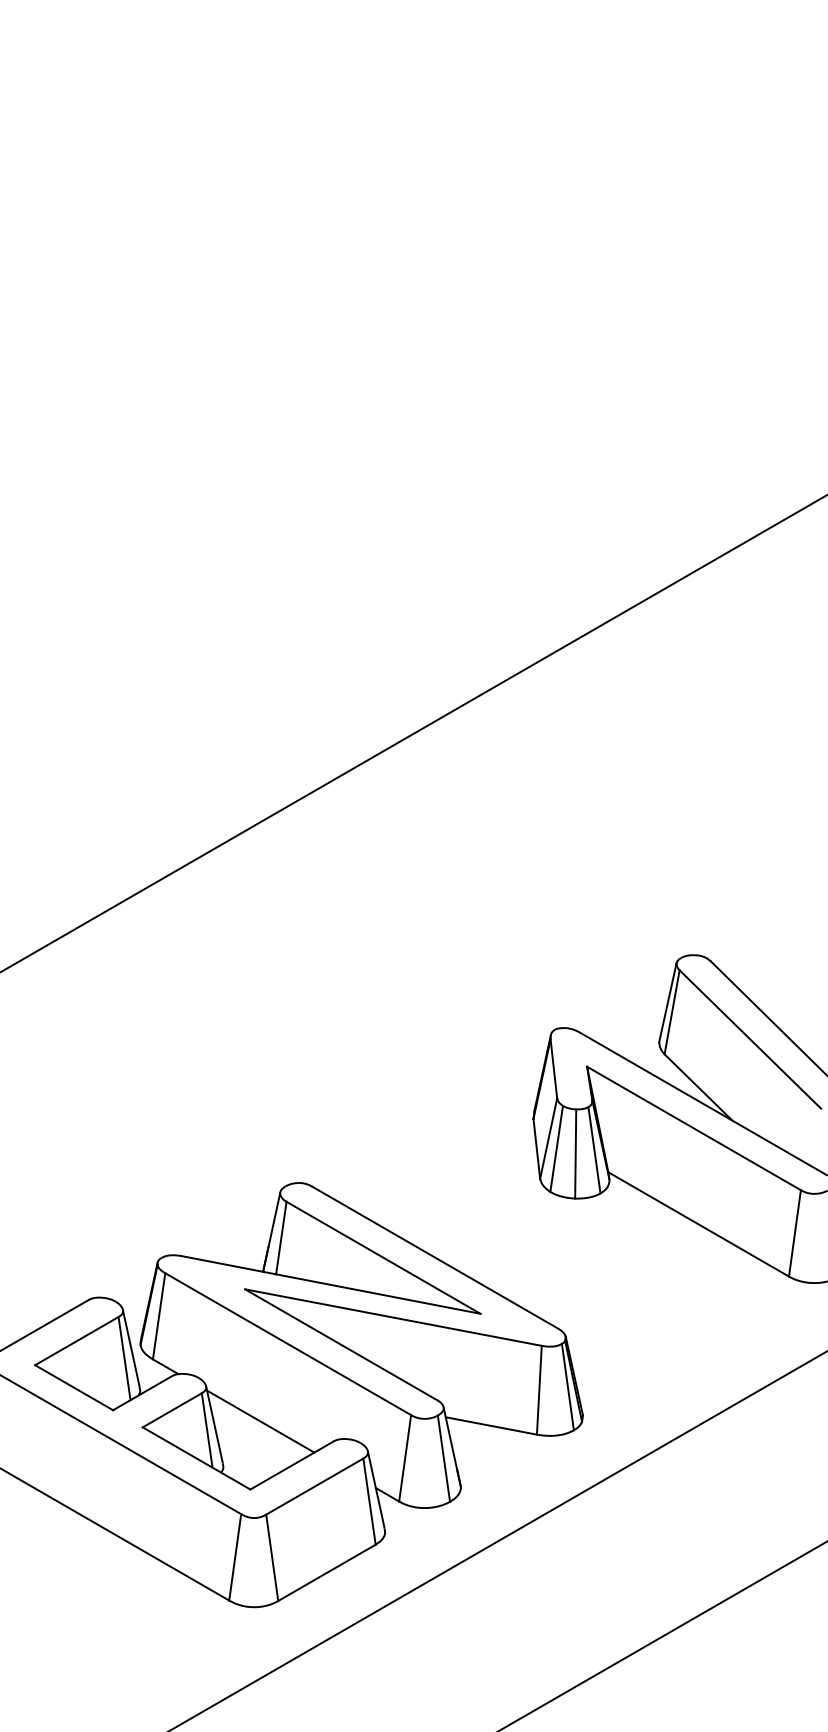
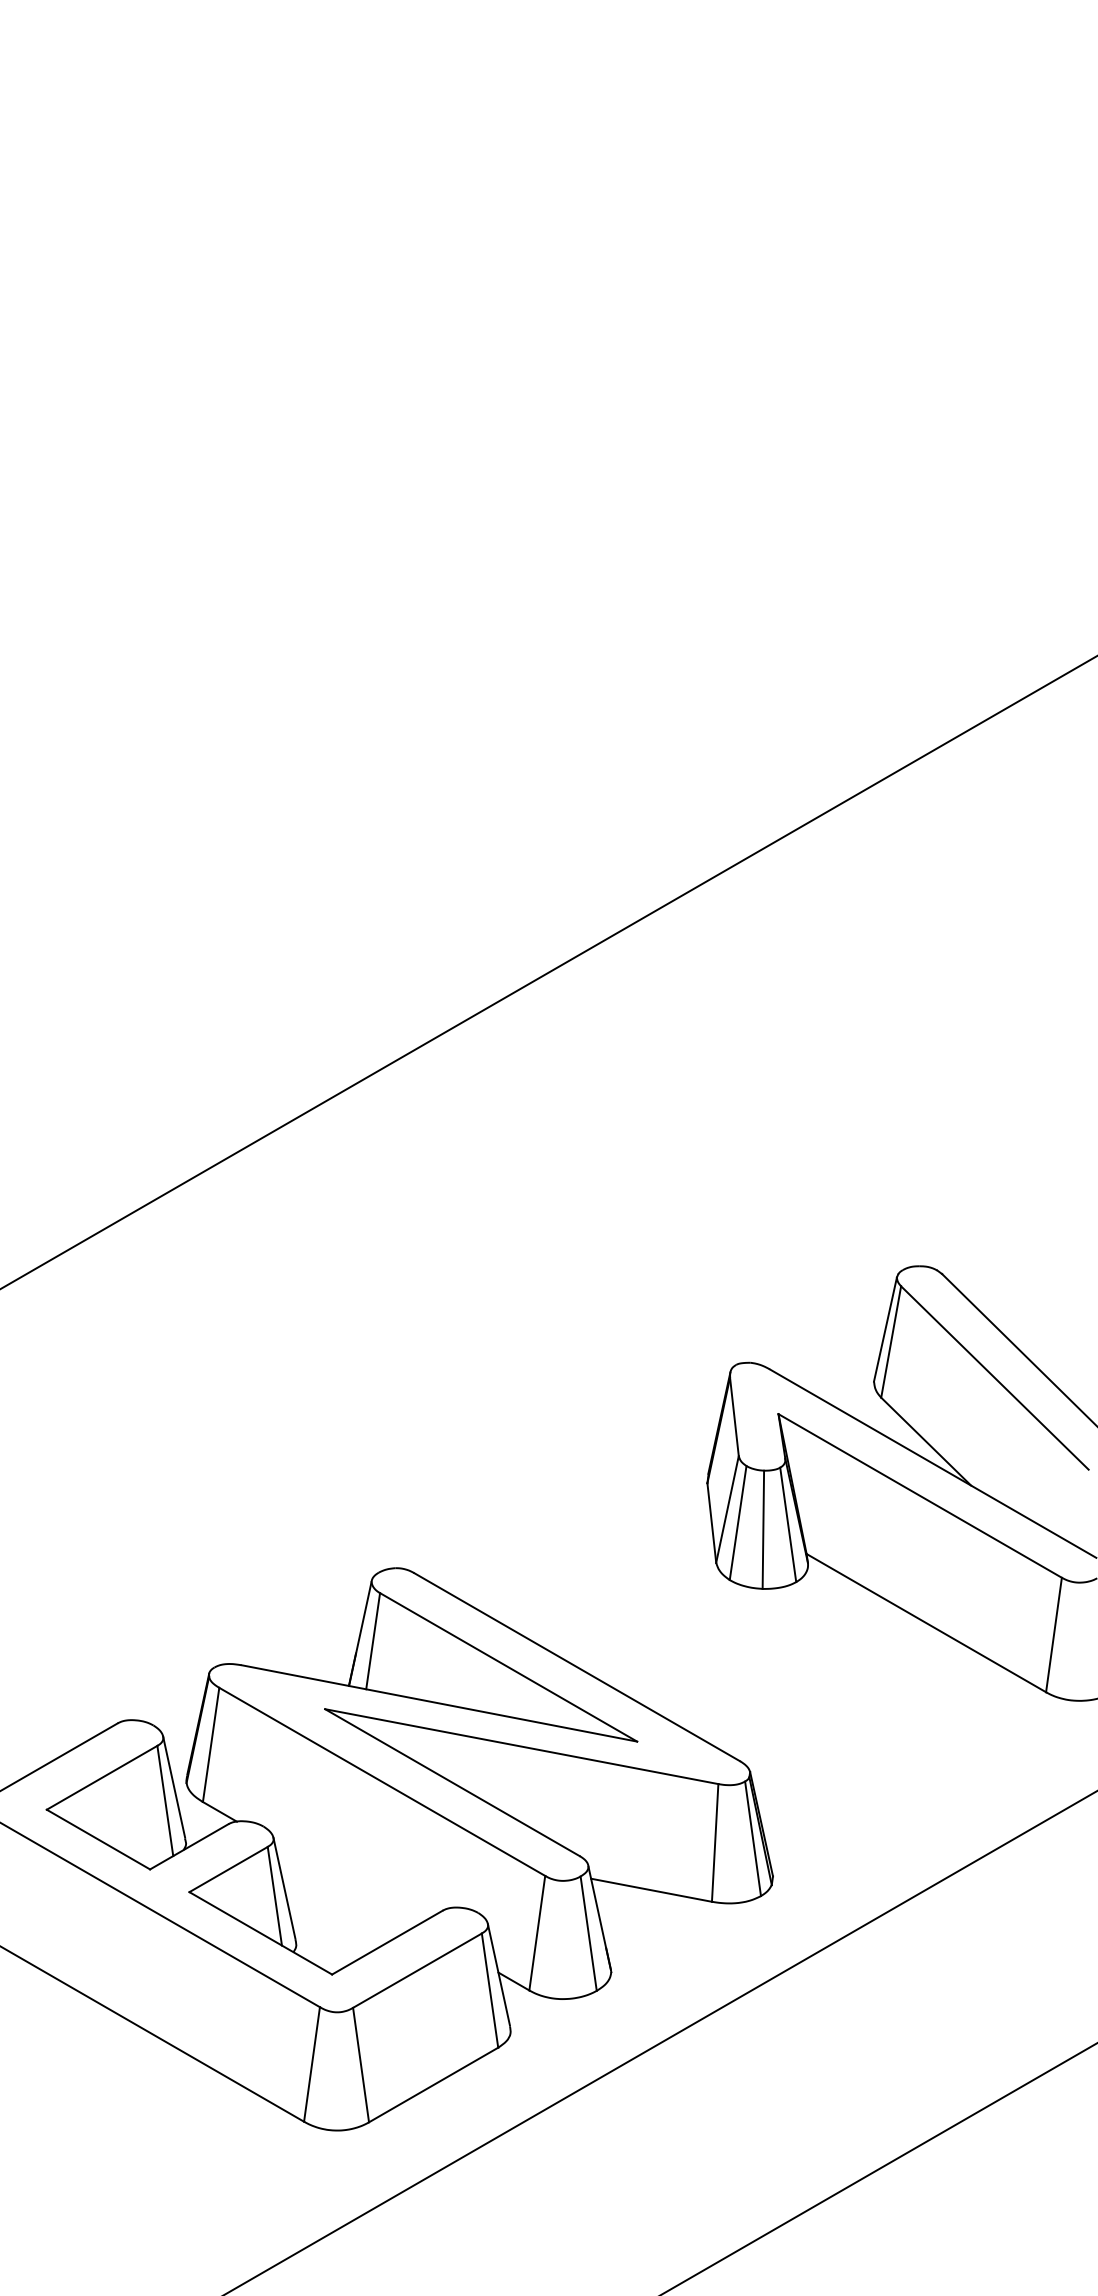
line: (260, 1421) -> (345, 1884), removed

